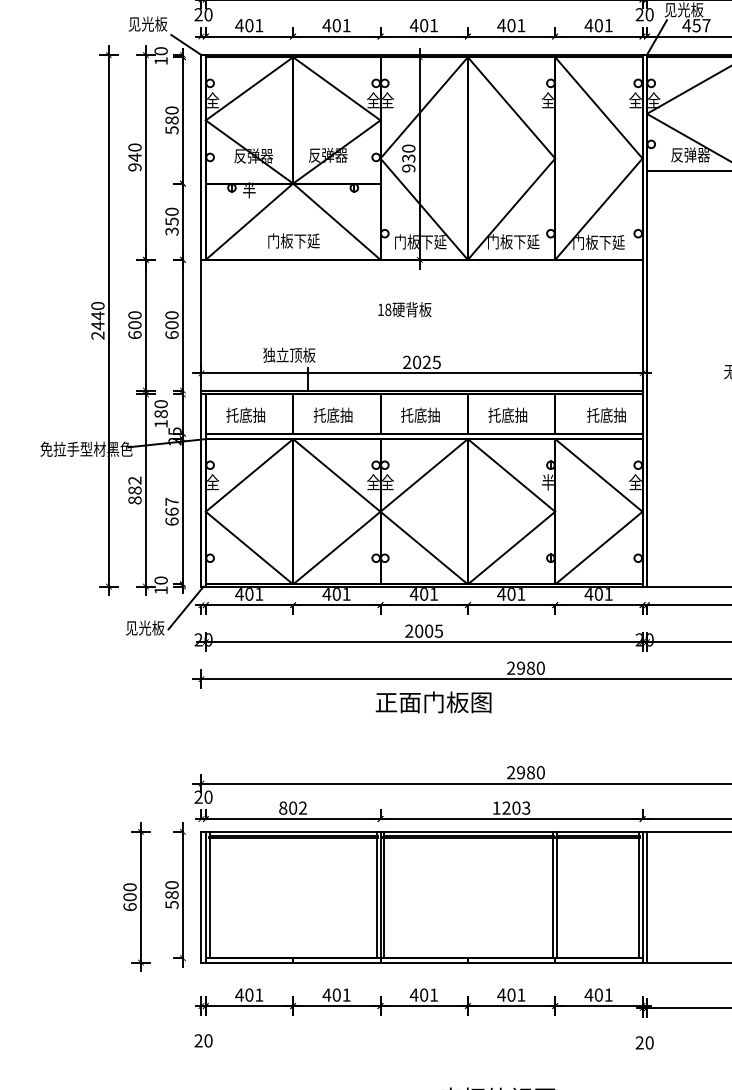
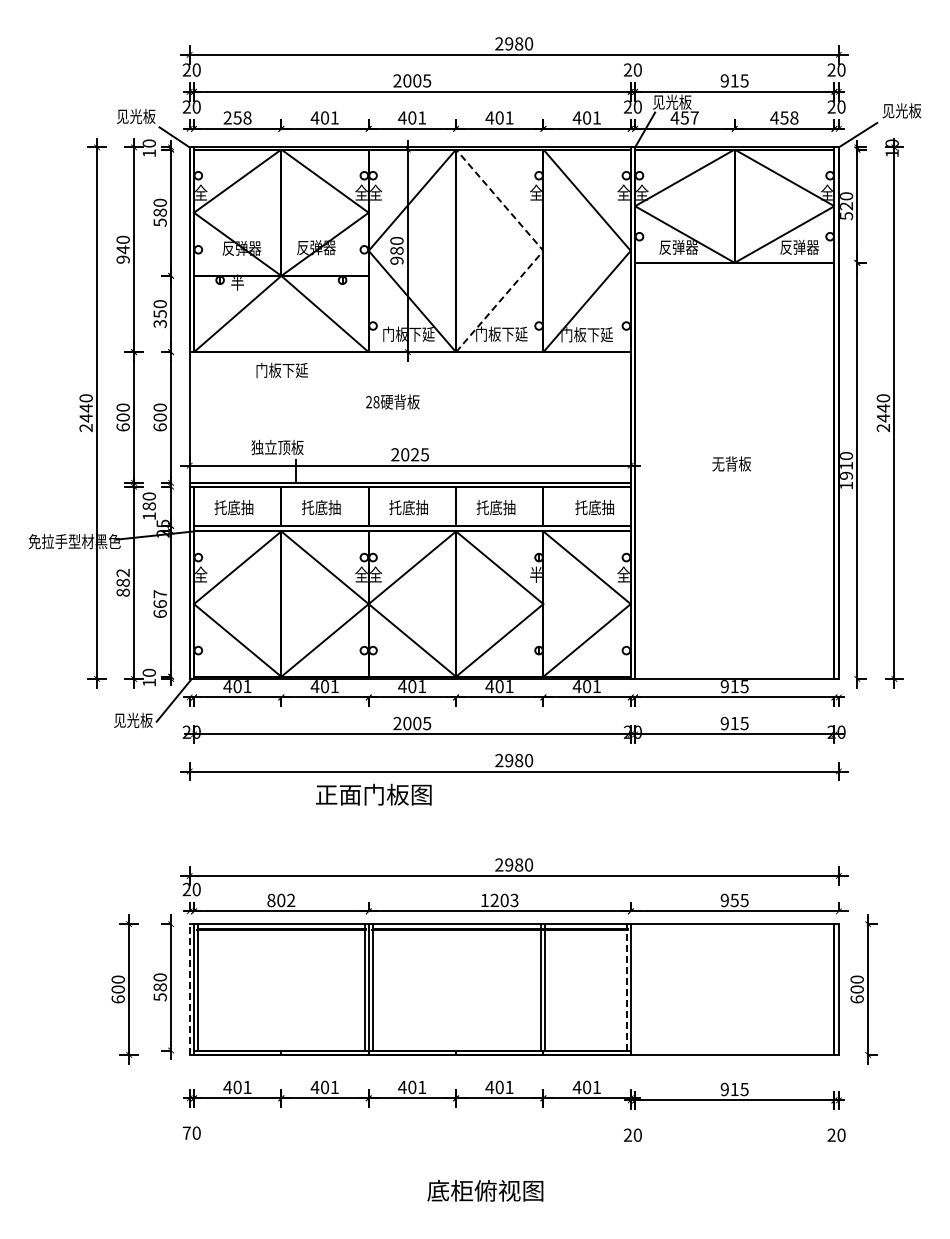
text: (249, 25) -> (237, 117), 401 -> 258
text: (408, 158) -> (396, 250), 930 -> 980
line: (555, 158) -> (543, 250), solid -> dashed
text: (293, 240) -> (281, 369), moved
text: (381, 310) -> (369, 402), 18 -> 28
text: (433, 702) -> (373, 794), moved
line: (201, 897) -> (189, 989), solid -> dashed
line: (647, 897) -> (635, 989), removed
line: (638, 898) -> (626, 990), solid -> dashed
text: (198, 1040) -> (186, 1132), 20 -> 70

